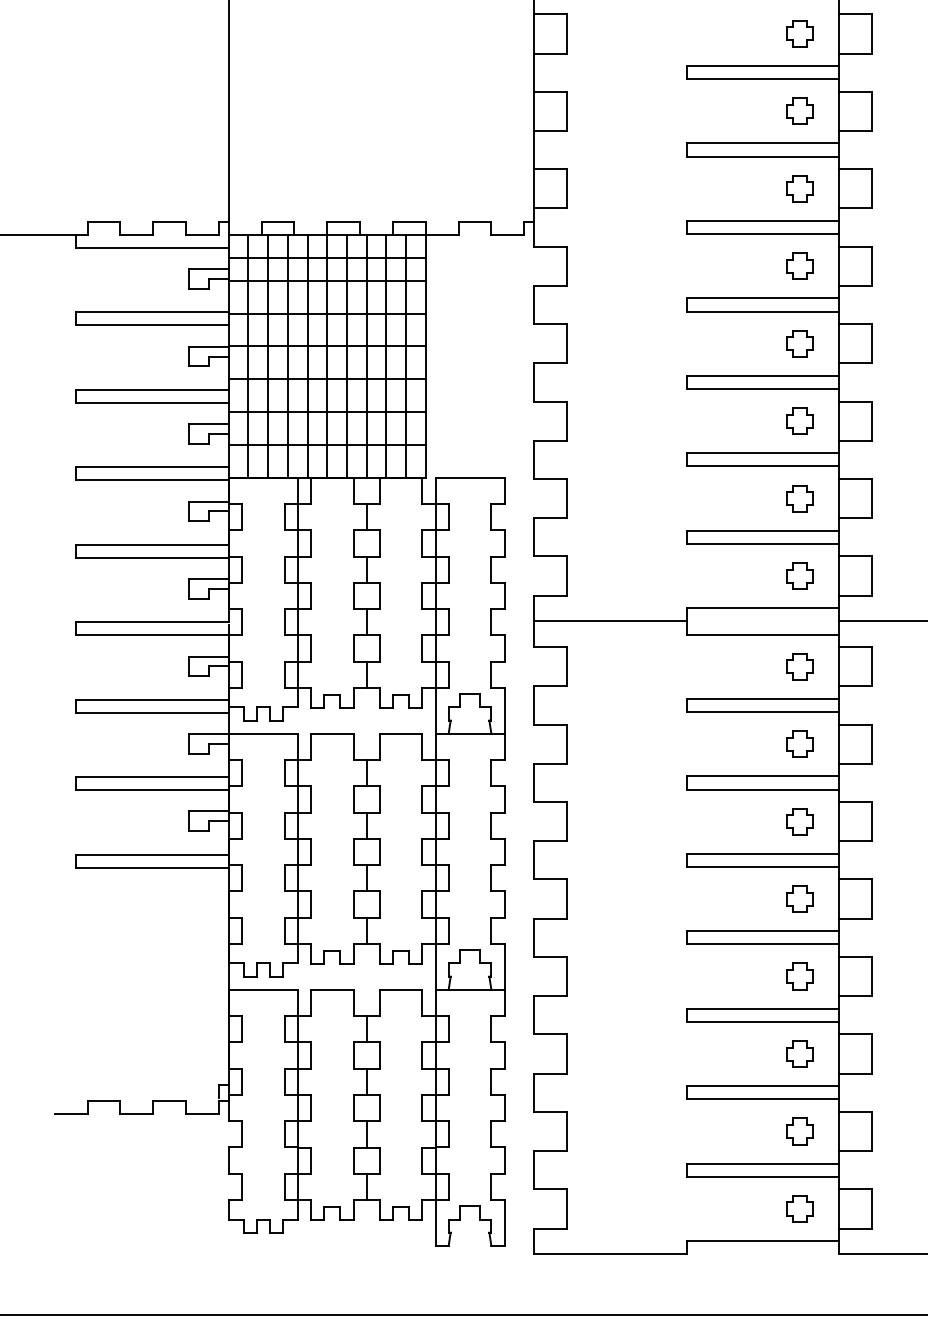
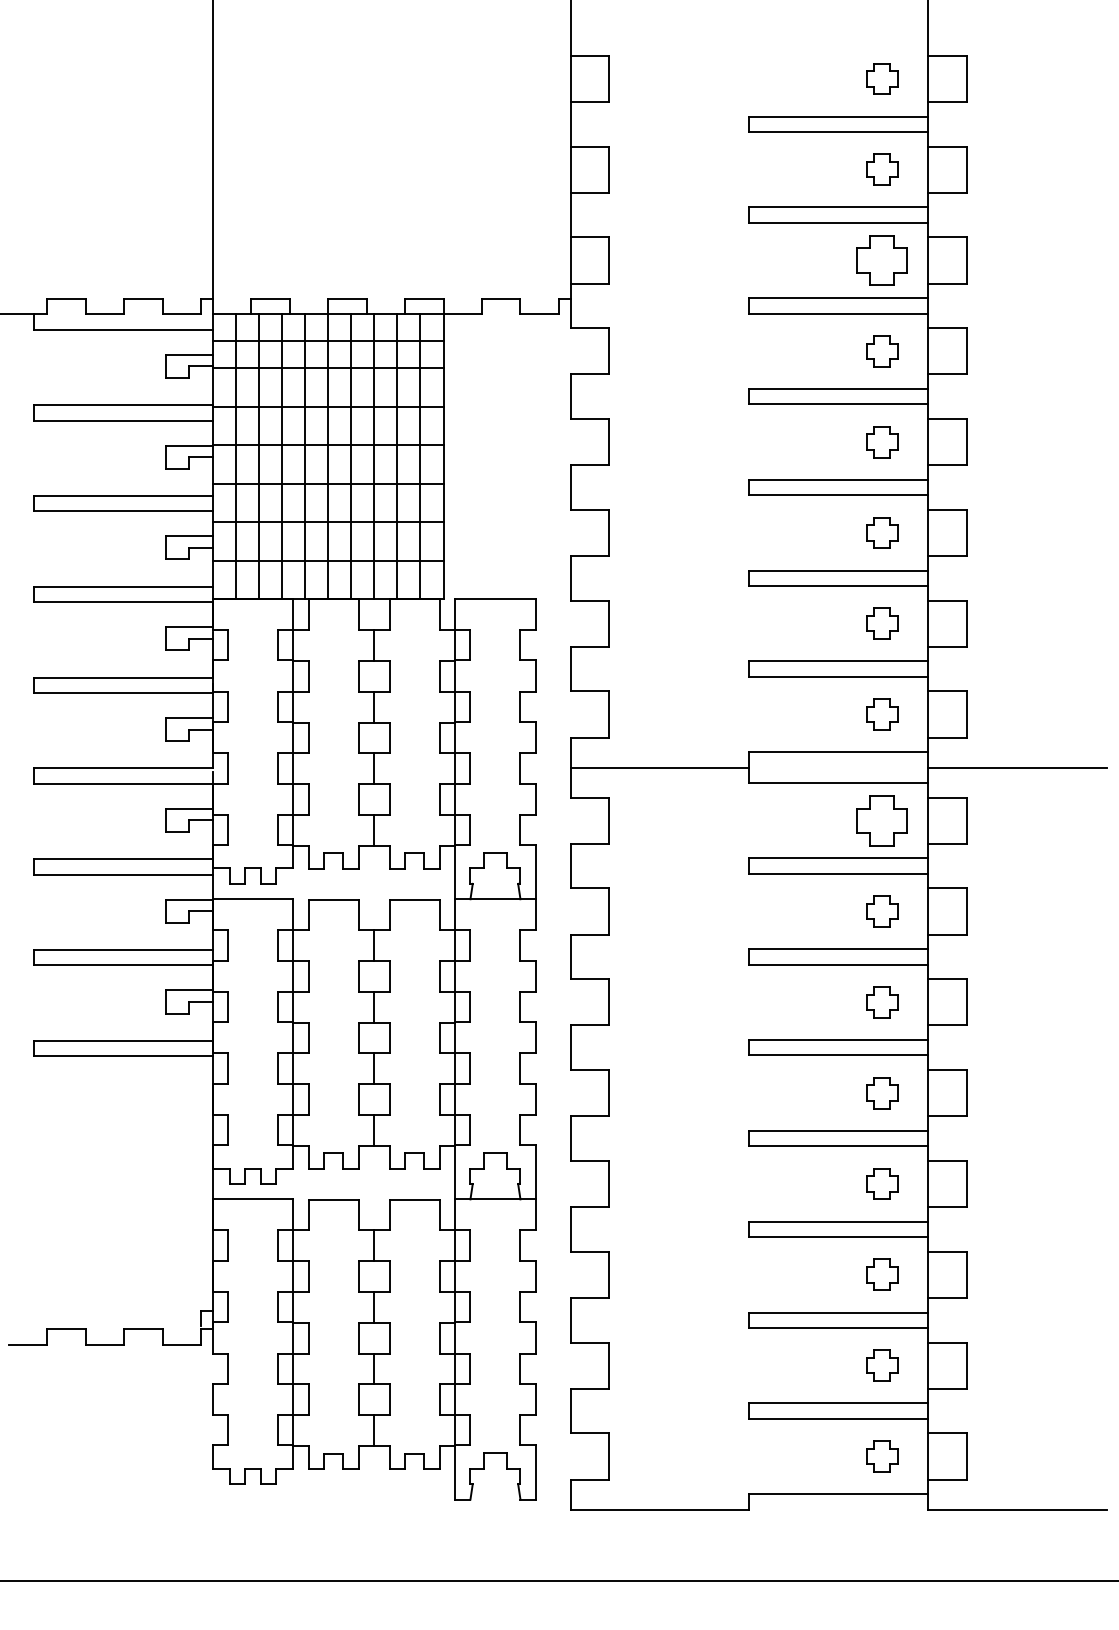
part: (800, 188) -> (882, 260), size x1.6
part: (800, 666) -> (882, 820), size x1.6

